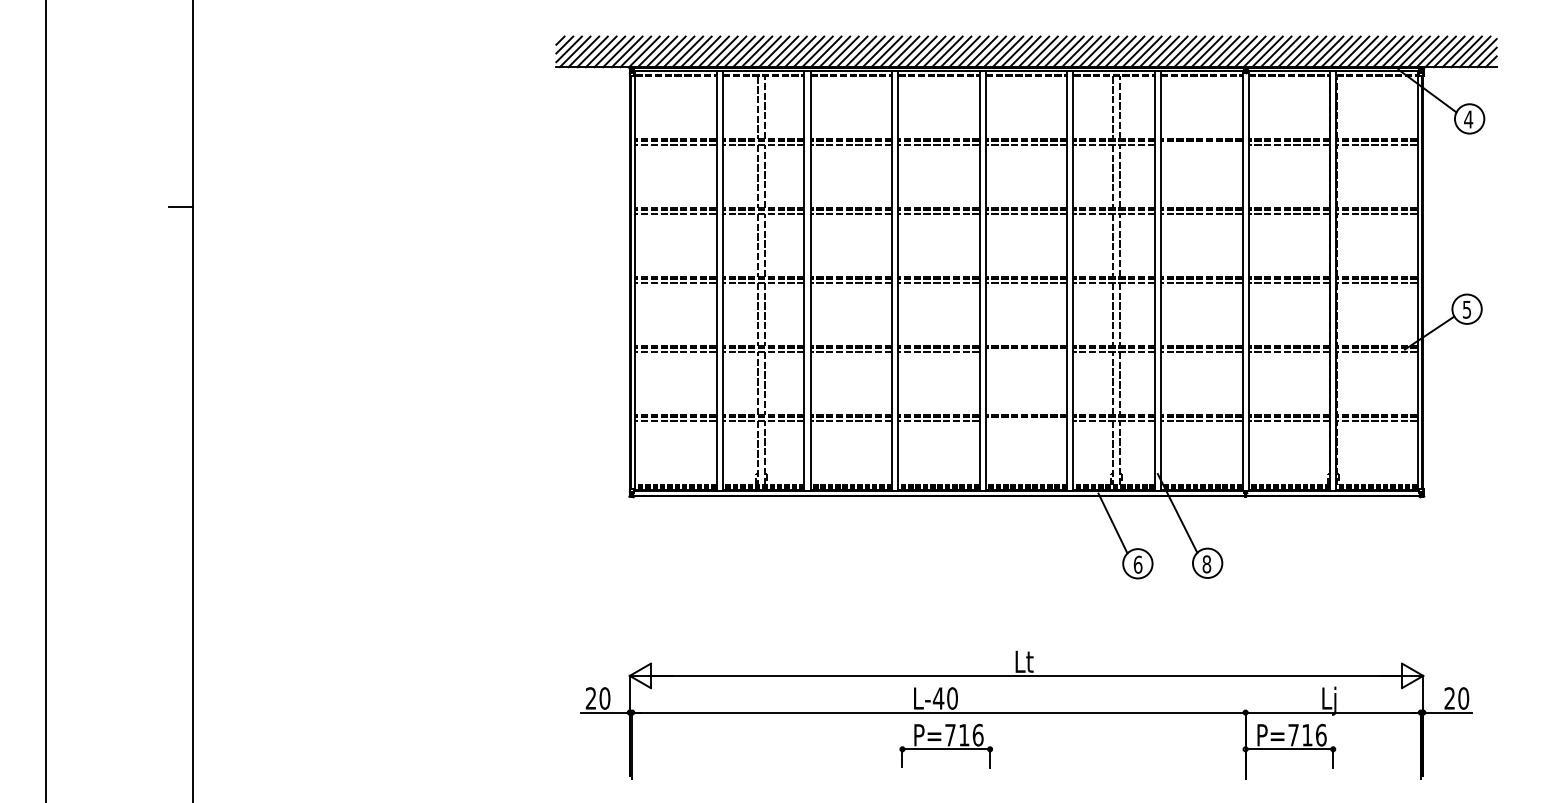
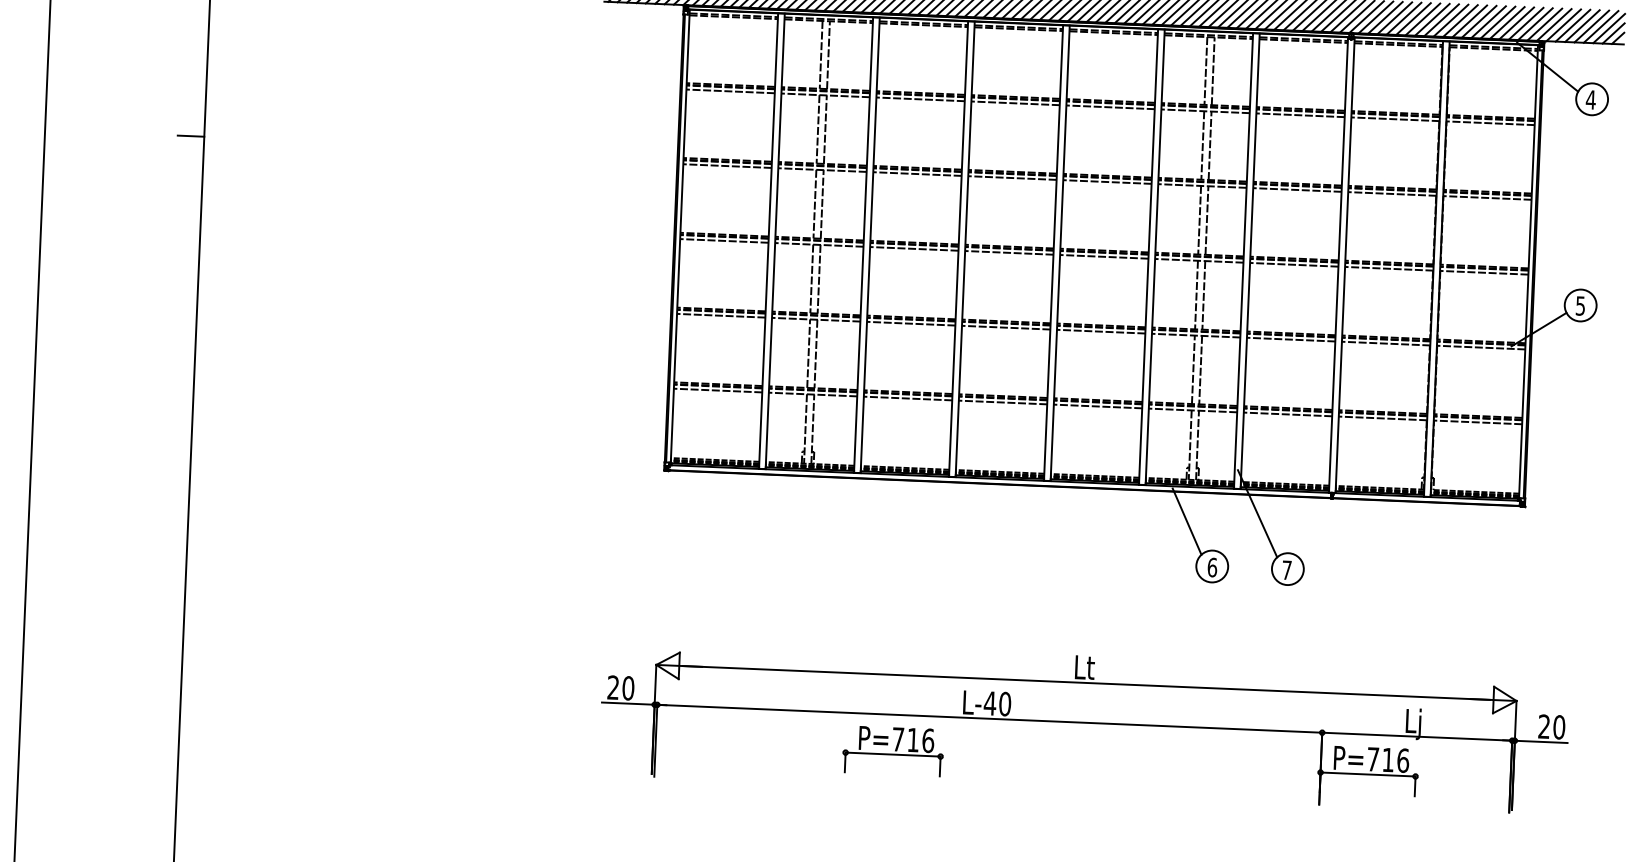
line: (1201, 144) -> (1300, 114), added
line: (1026, 351) -> (1101, 331), added
line: (1026, 420) -> (1098, 406), added
text: (1206, 564) -> (1286, 570), 8 -> 7
part: (945, 745) -> (892, 750), moved

